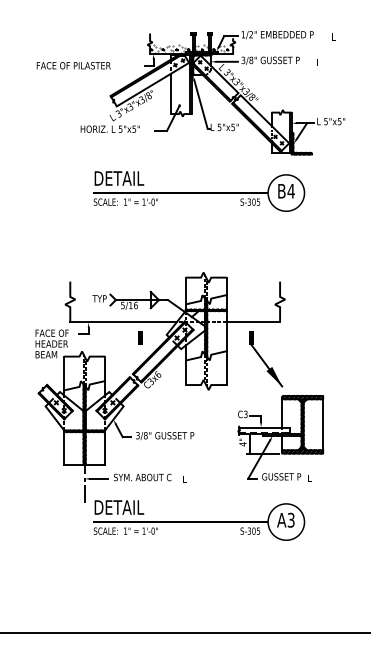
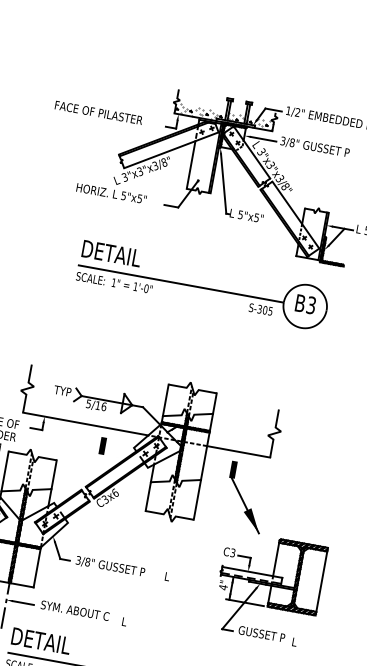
text: (73, 65) -> (98, 112), moved
text: (290, 190) -> (310, 304), B4 -> B3
part: (280, 438) -> (268, 588), moved

